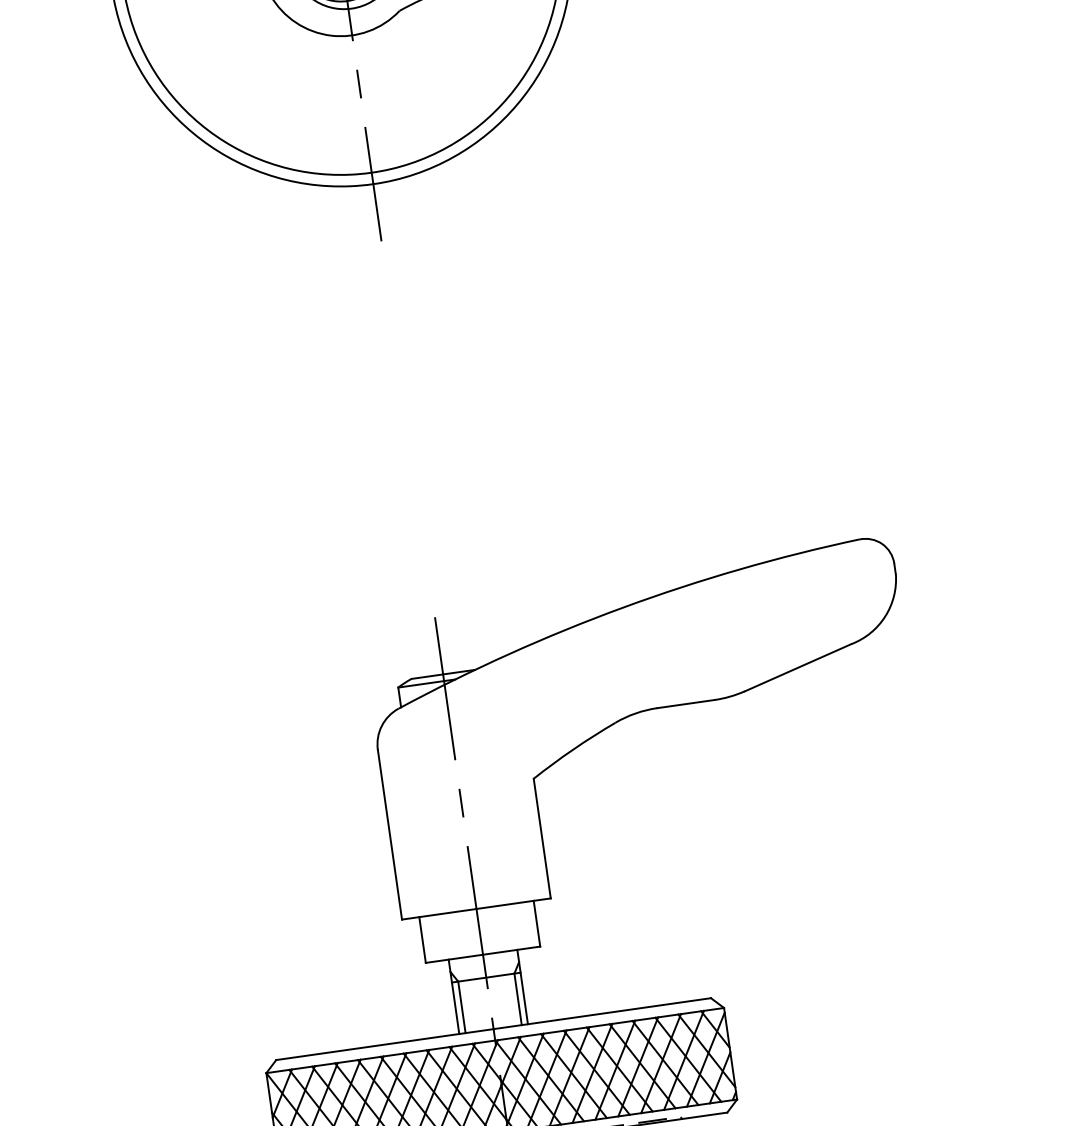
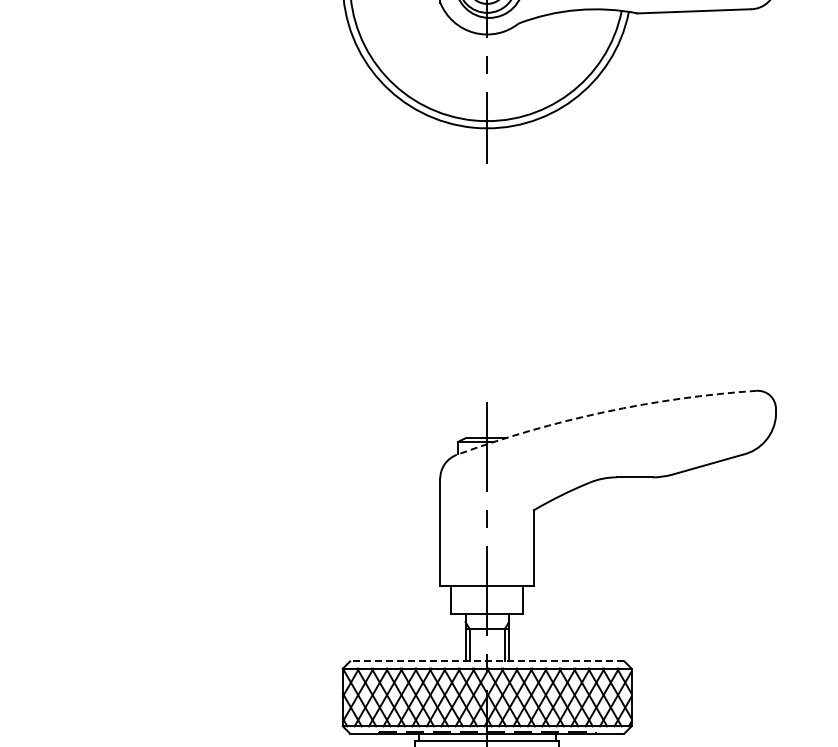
arc: (623, 608) -> (604, 412), solid -> dashed
line: (492, 1029) -> (486, 661), solid -> dashed

